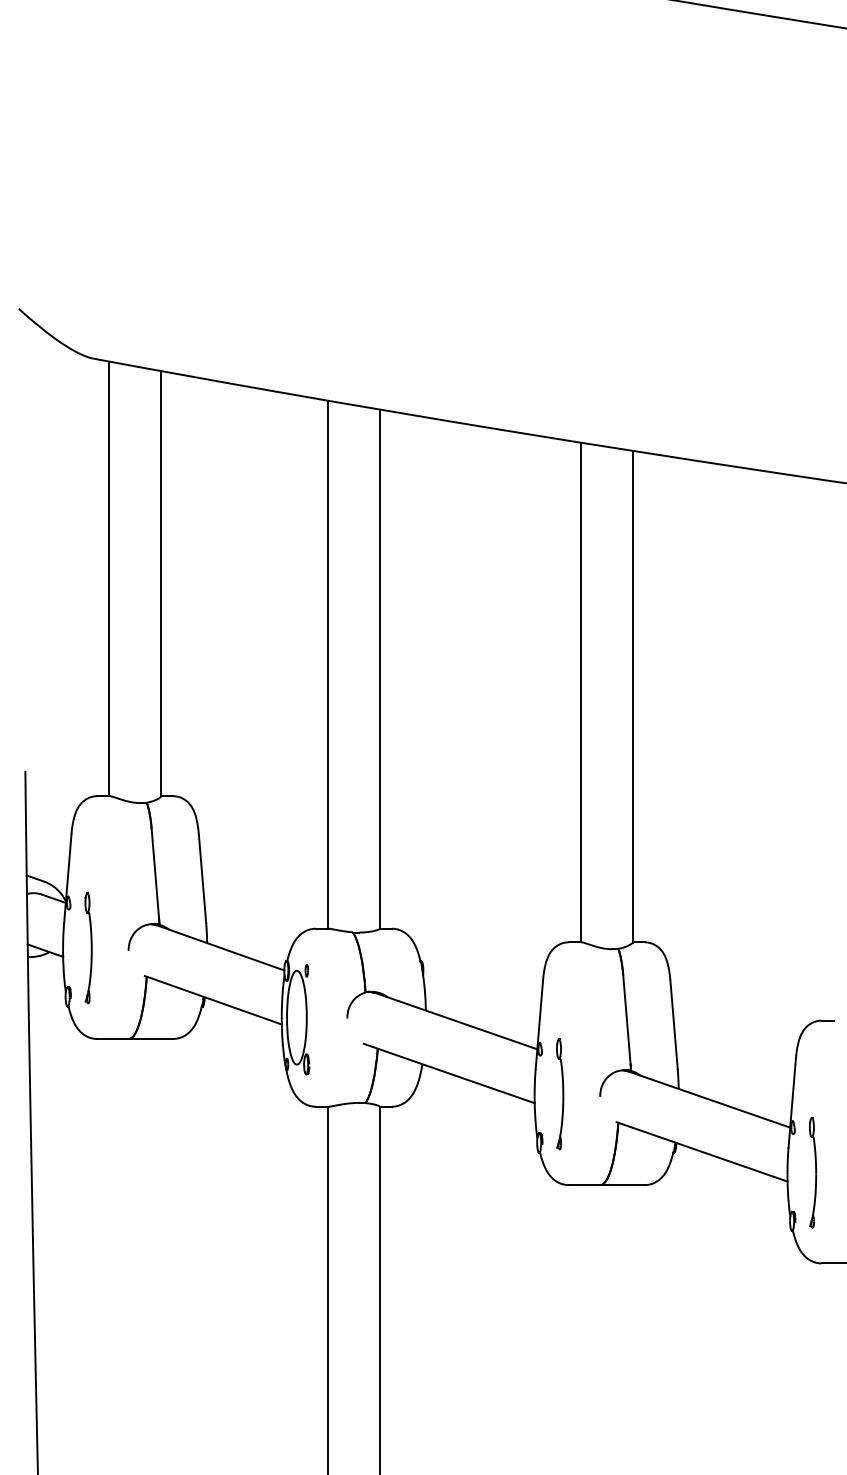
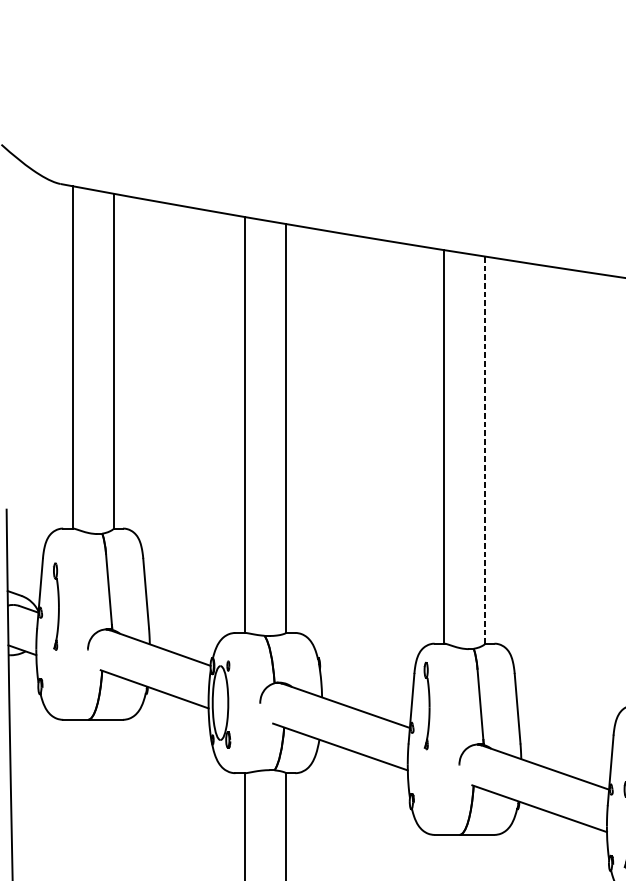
line: (632, 696) -> (484, 450), solid -> dashed
part: (88, 948) -> (56, 606), moved
part: (560, 1094) -> (427, 706), moved

